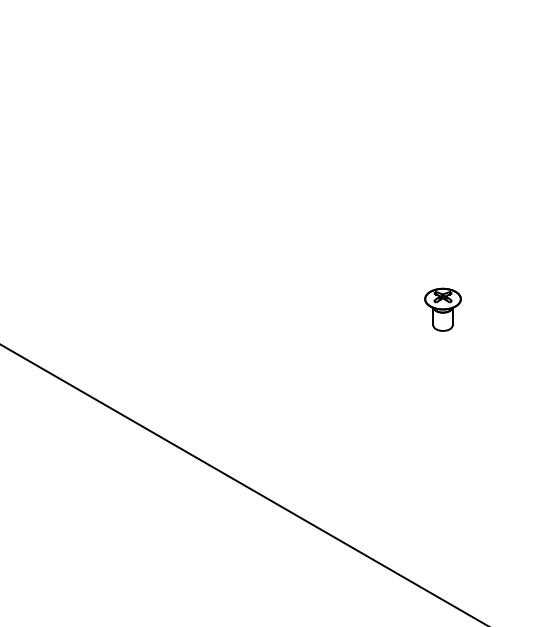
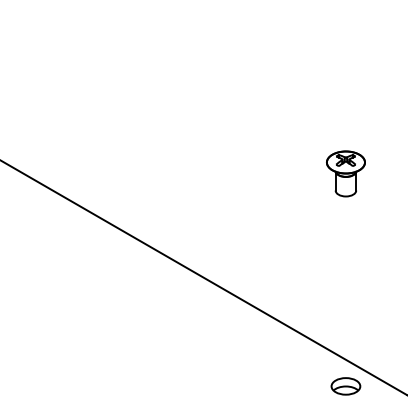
part: (442, 309) -> (345, 173), size x1.67

